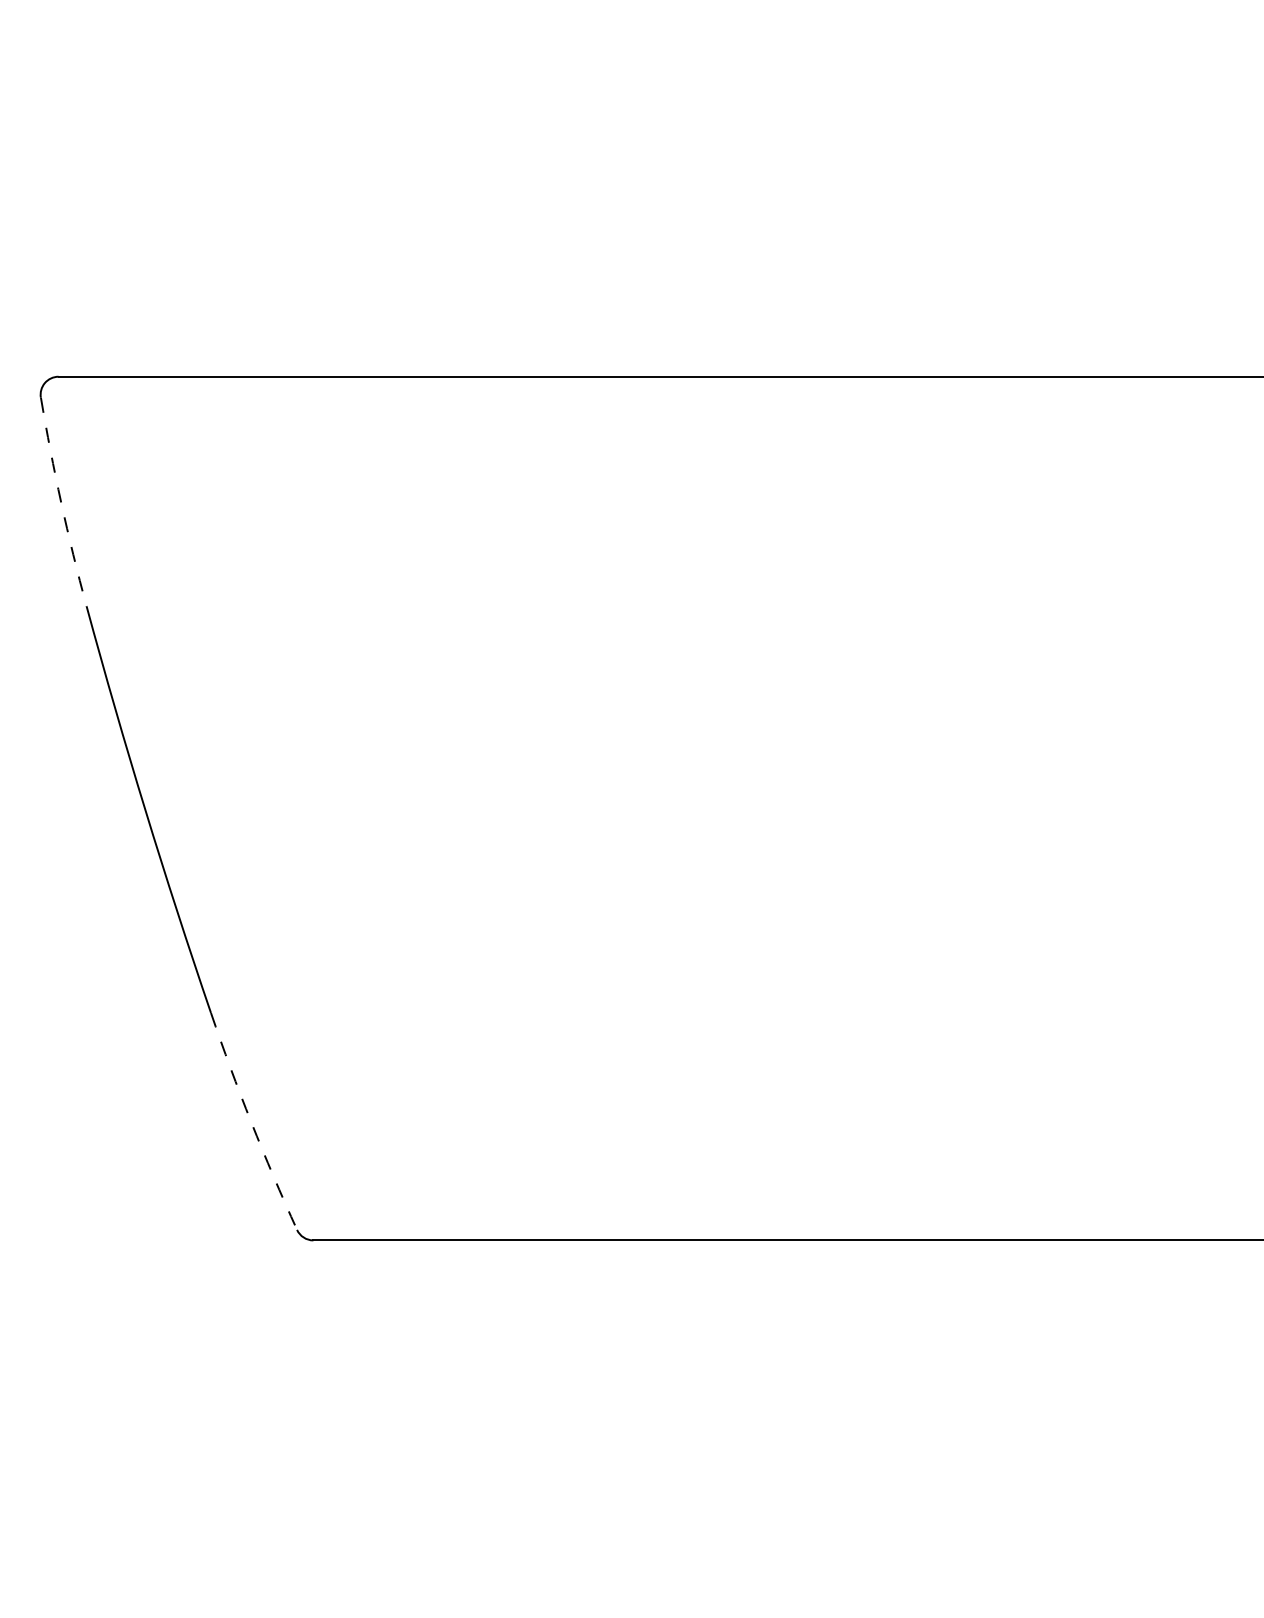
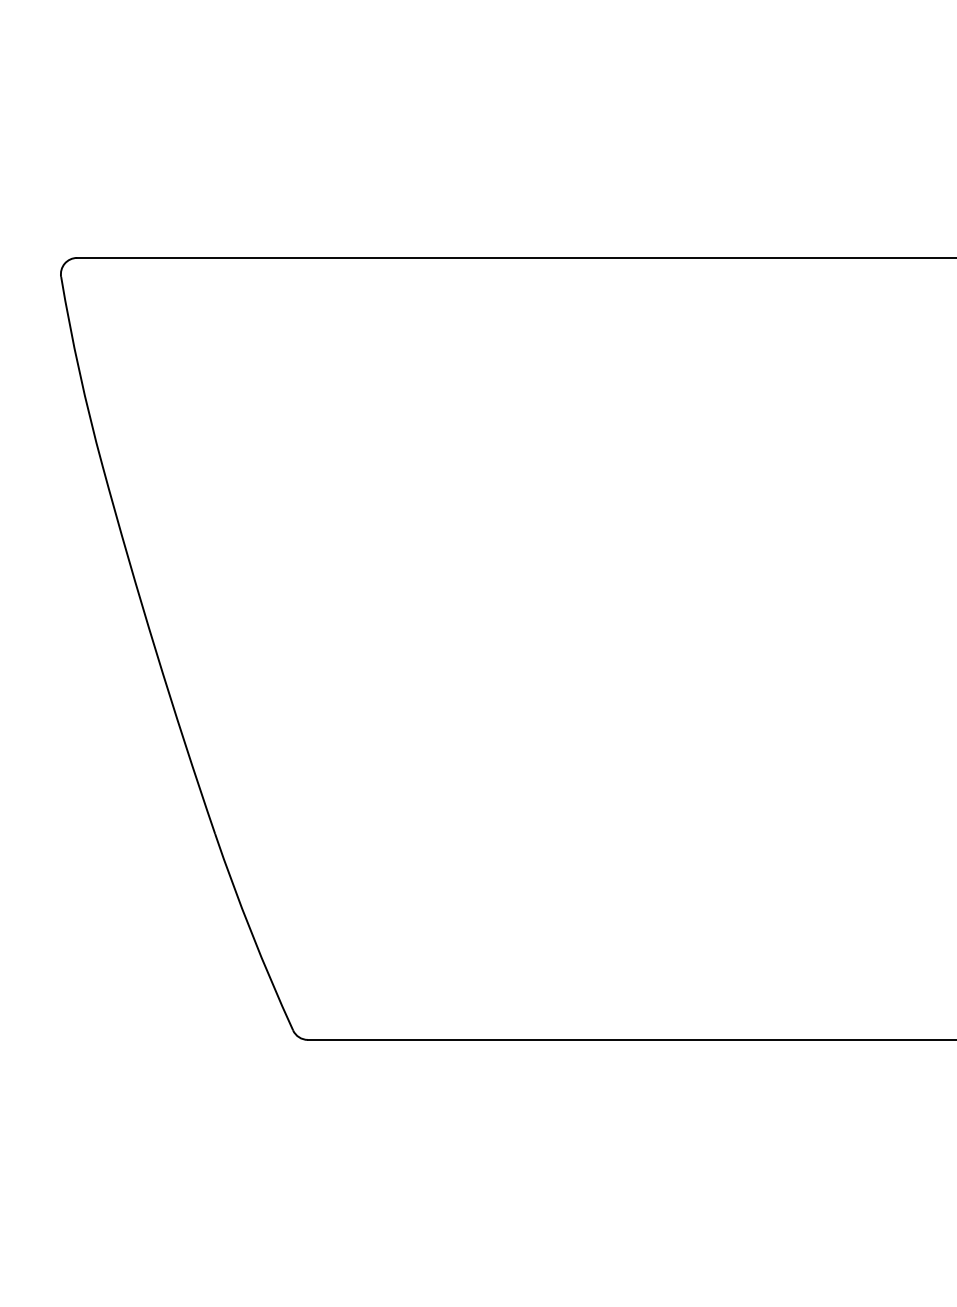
arc: (61, 502) -> (79, 371), dashed -> solid
arc: (251, 1122) -> (251, 933), dashed -> solid

